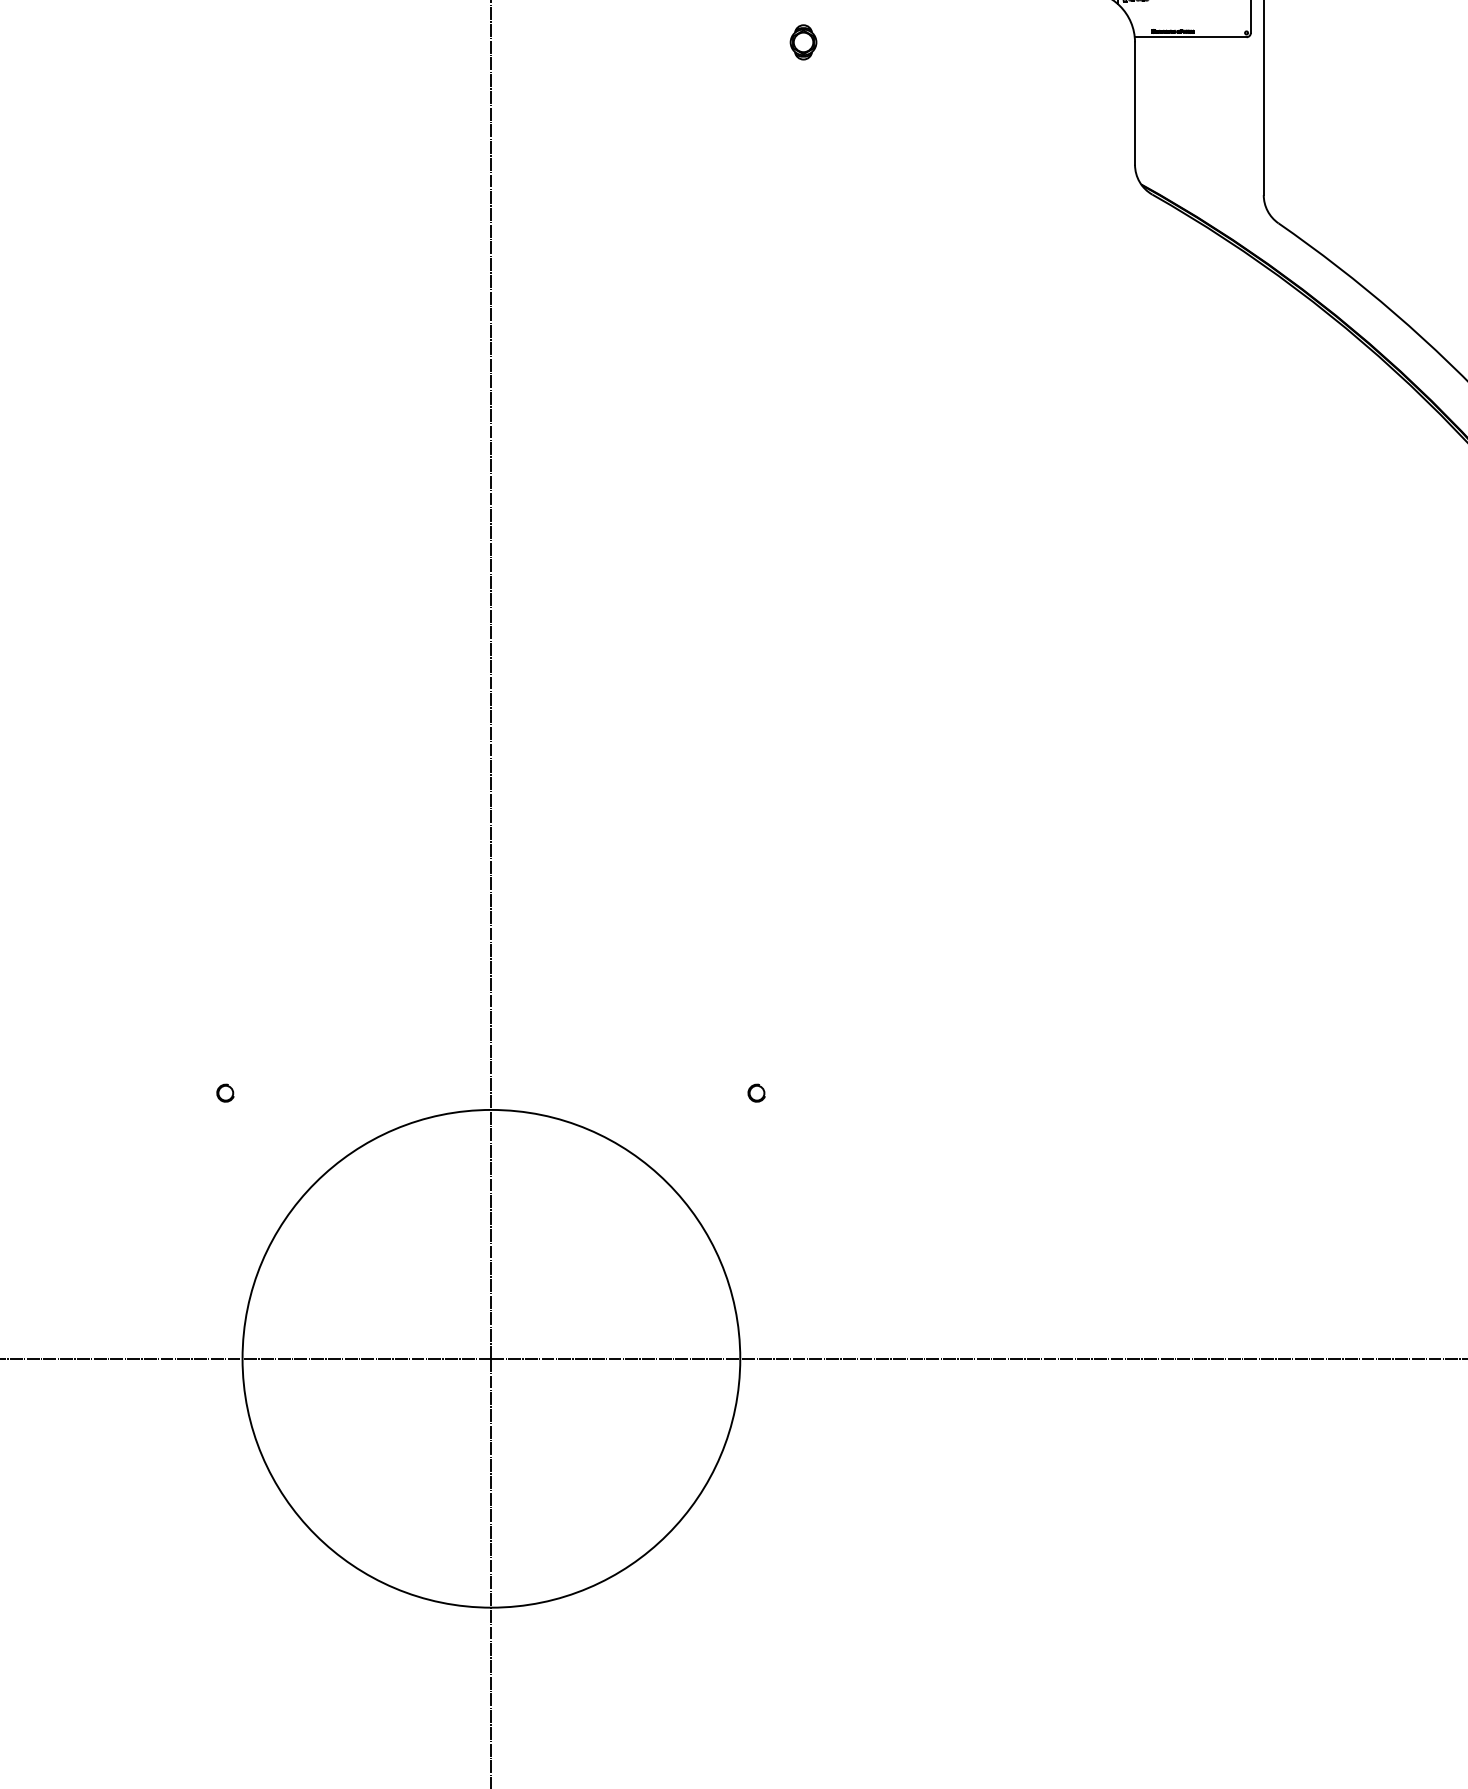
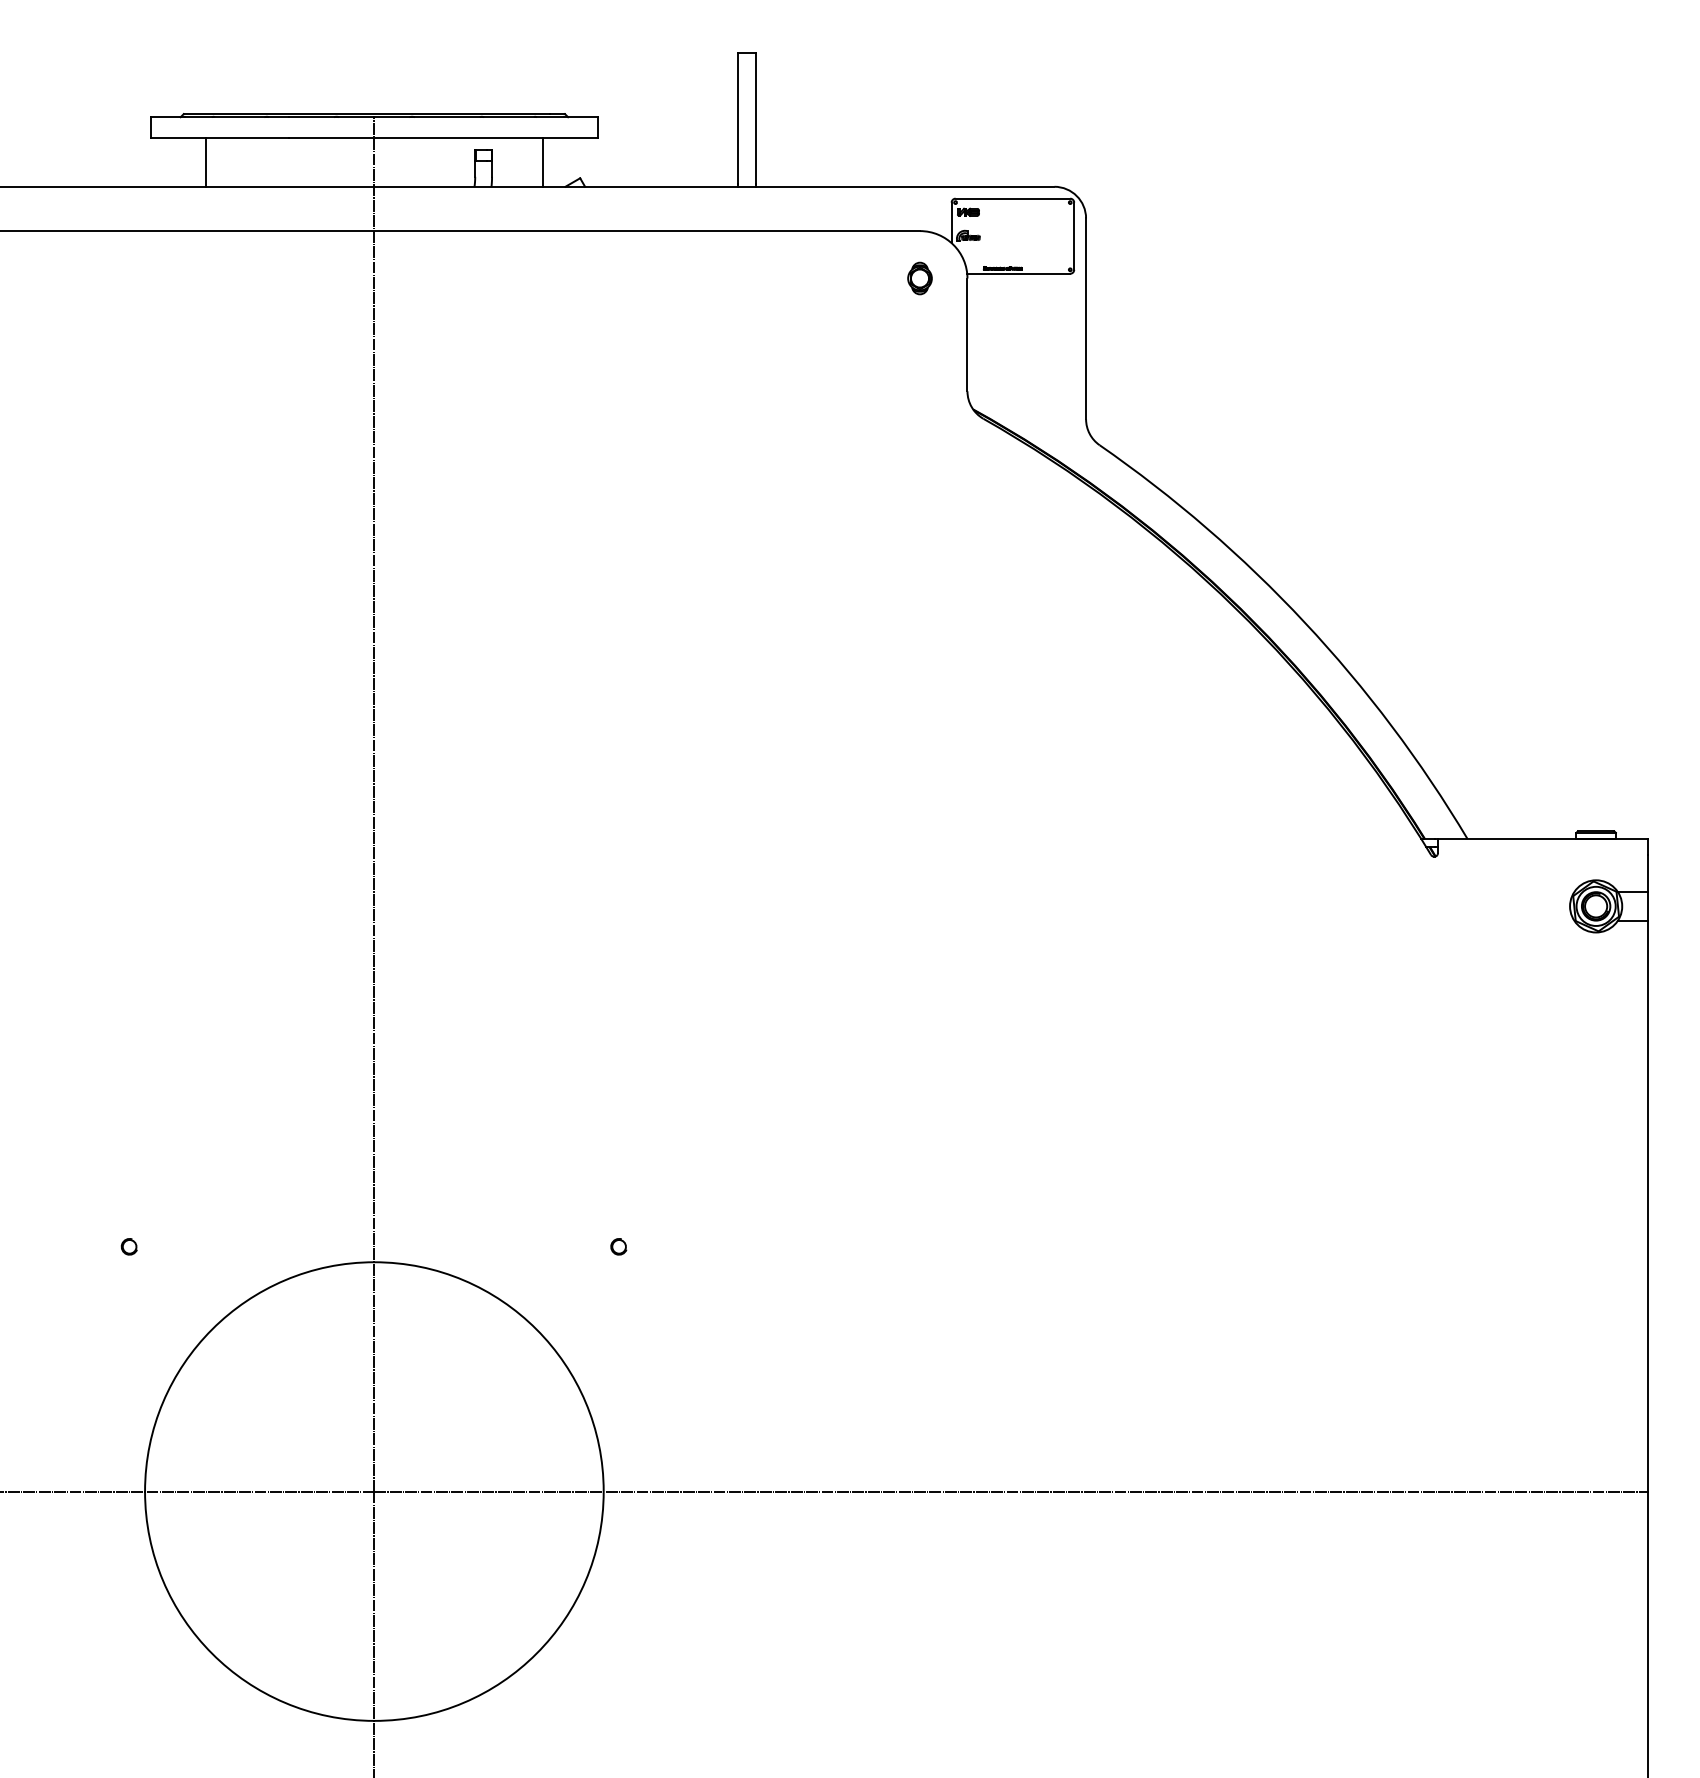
part: (802, 42) -> (919, 278), moved

